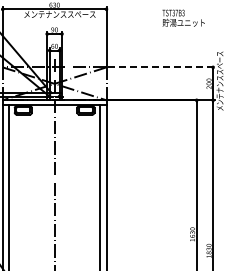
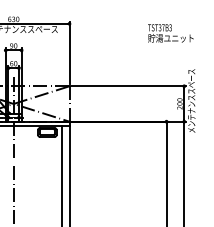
text: (183, 17) -> (170, 32), moved
line: (161, 67) -> (128, 86), dashed -> solid

